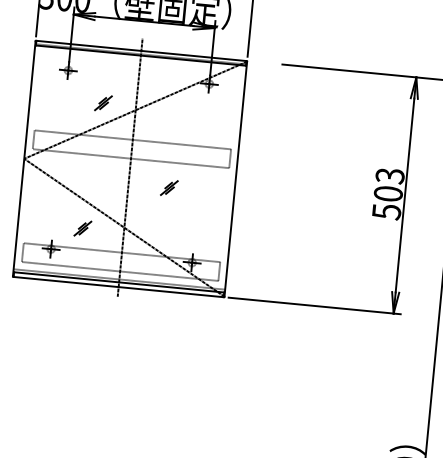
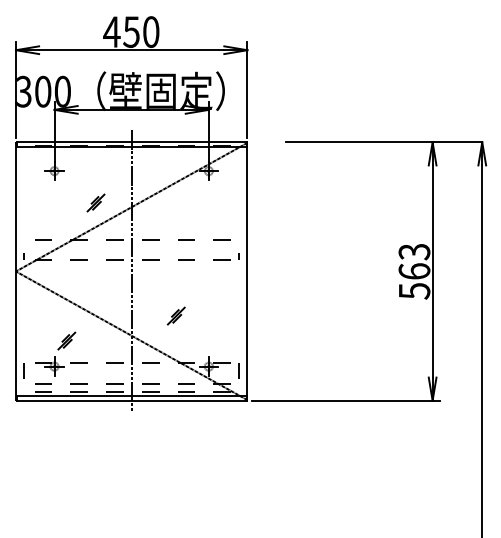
part: (168, 187) -> (175, 315), moved
text: (388, 193) -> (414, 271), 503 -> 563
part: (82, 228) -> (66, 340), moved

